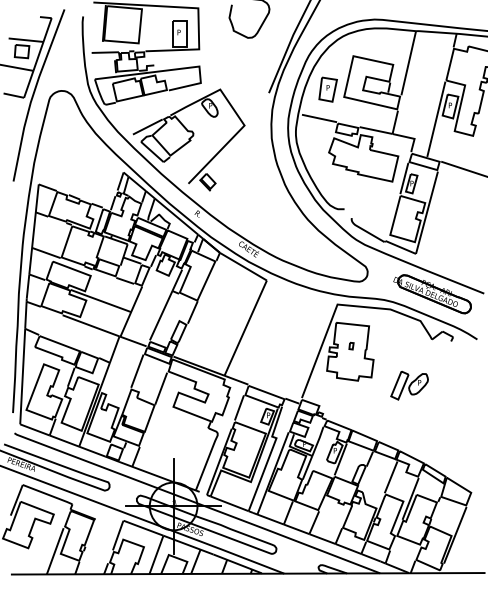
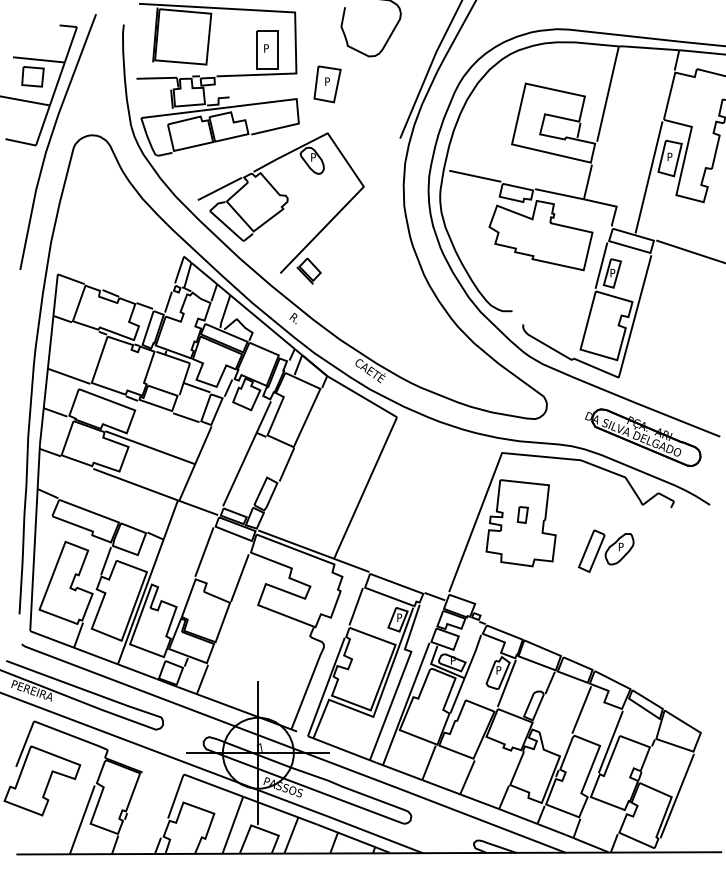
part: (327, 89) -> (326, 84), moved
part: (351, 345) -> (522, 513), size x1.6
part: (409, 385) -> (606, 551), moved

